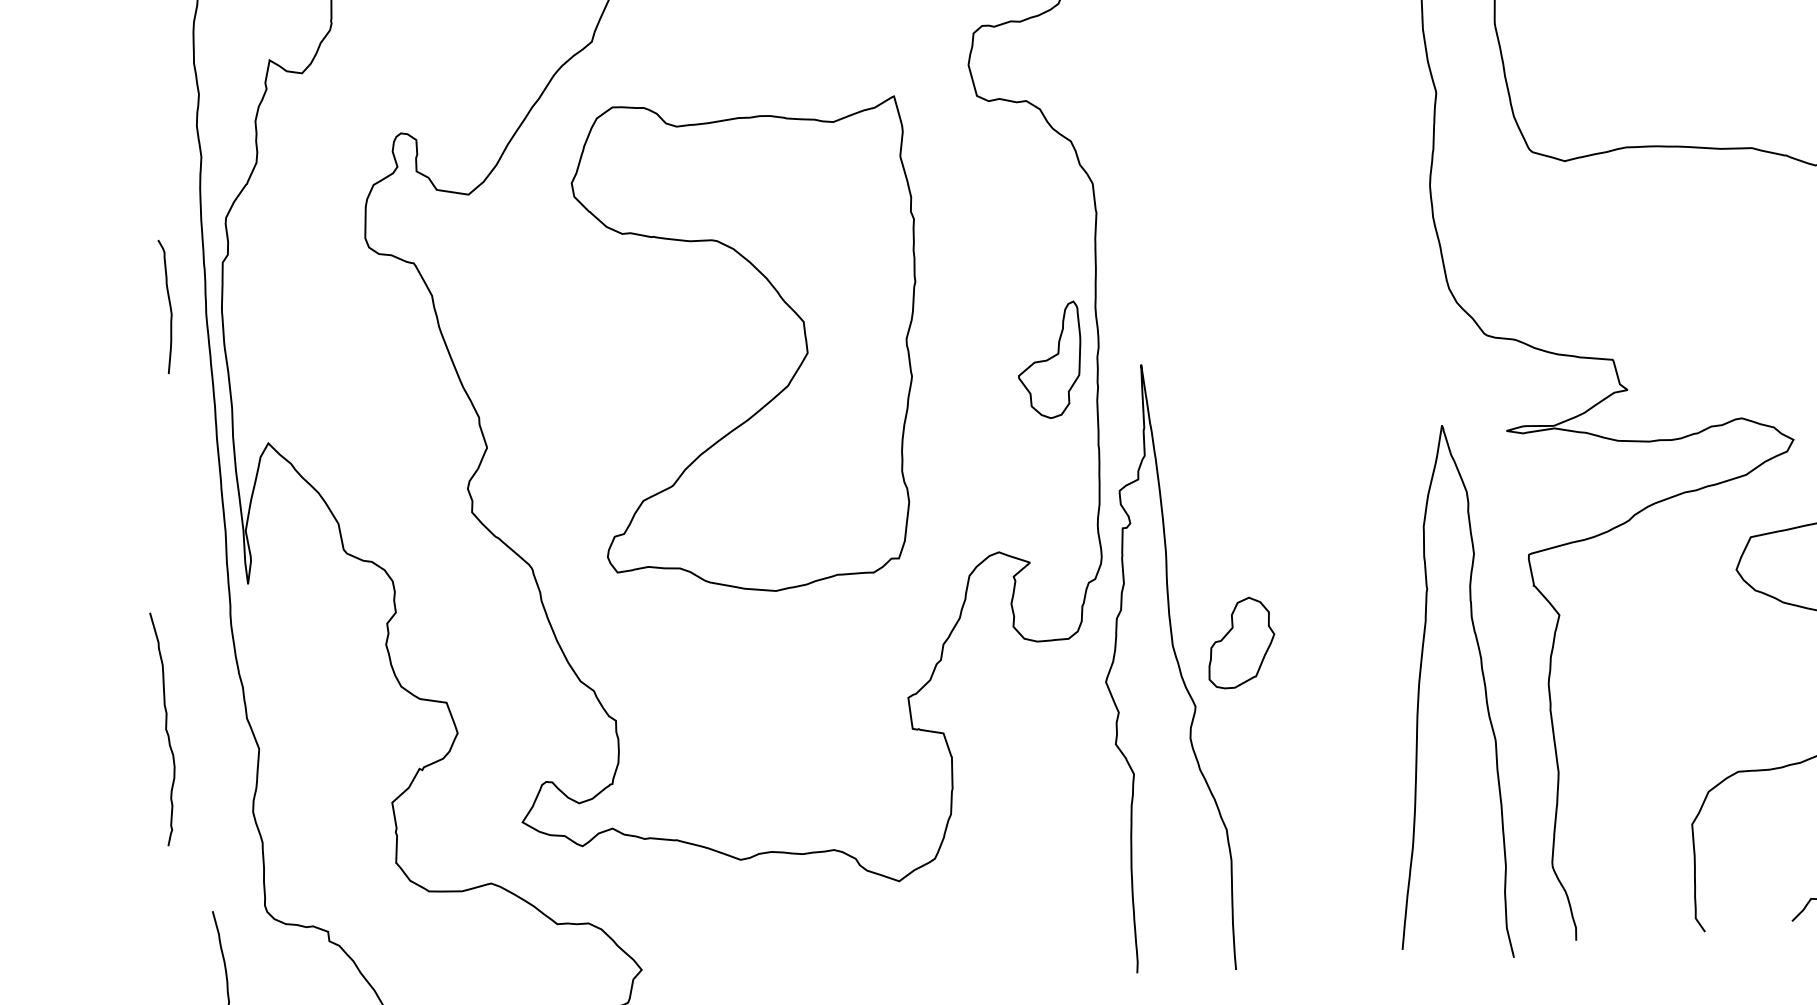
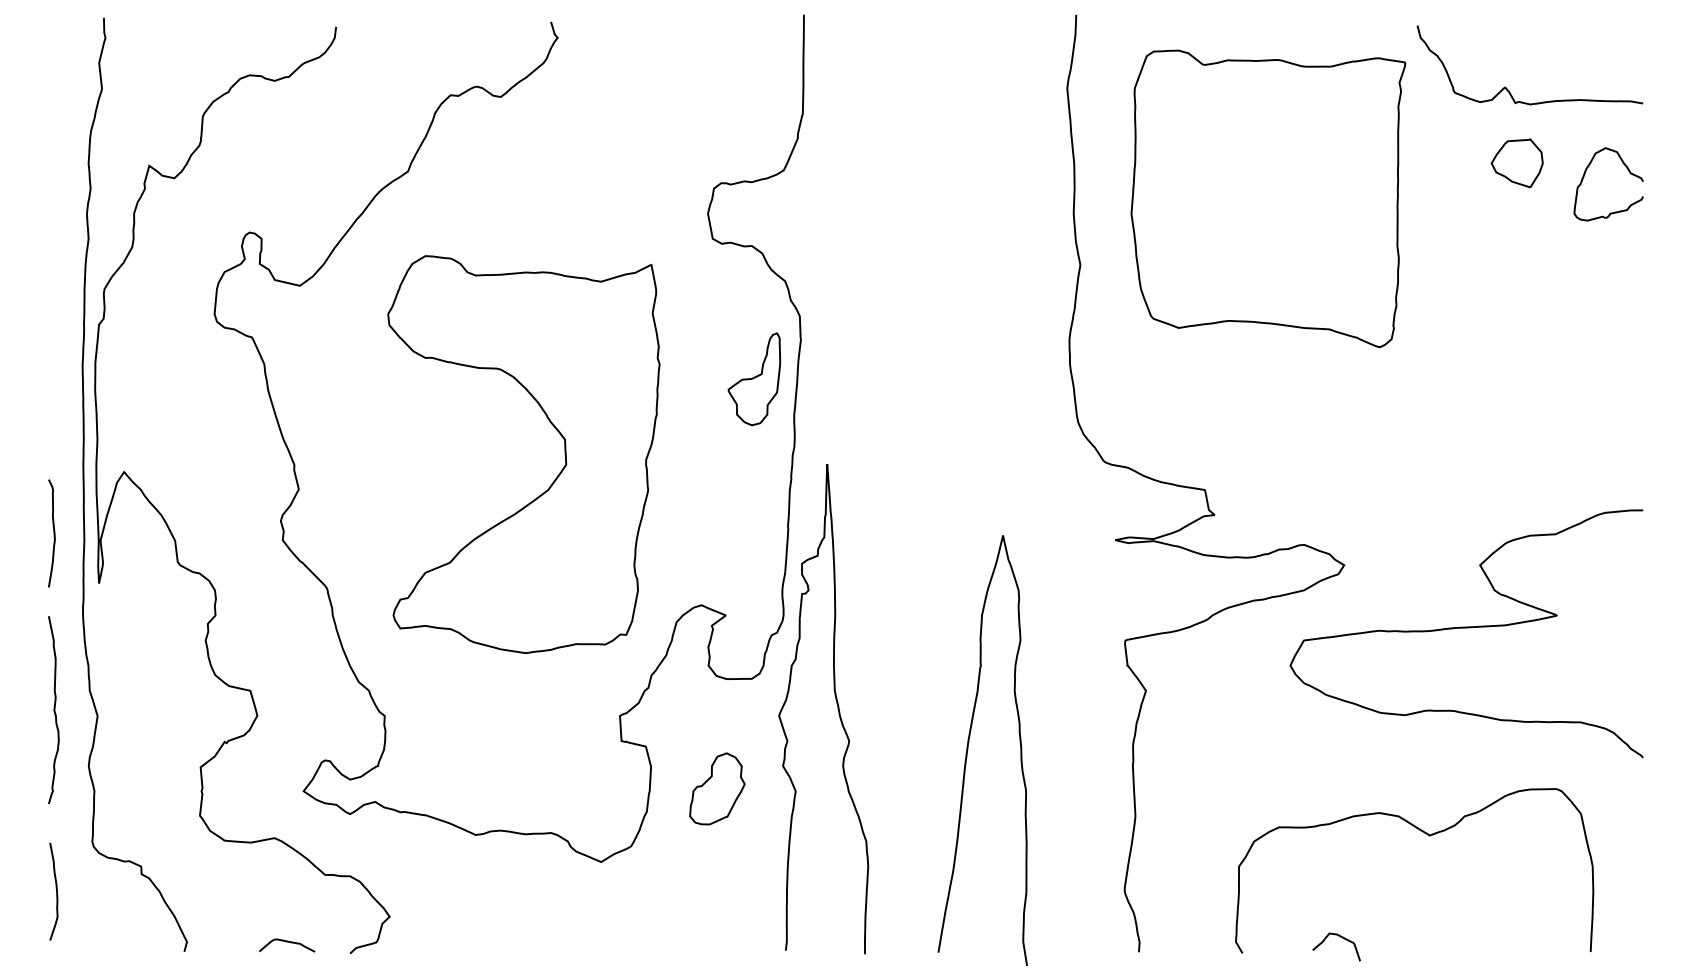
curve: (169, 306) -> (53, 533), moved
part: (1049, 361) -> (754, 379), moved
part: (796, 368) -> (556, 476), moved
part: (1240, 642) -> (717, 788), moved
curve: (1420, 695) -> (968, 750), moved
curve: (165, 729) -> (53, 710), moved

